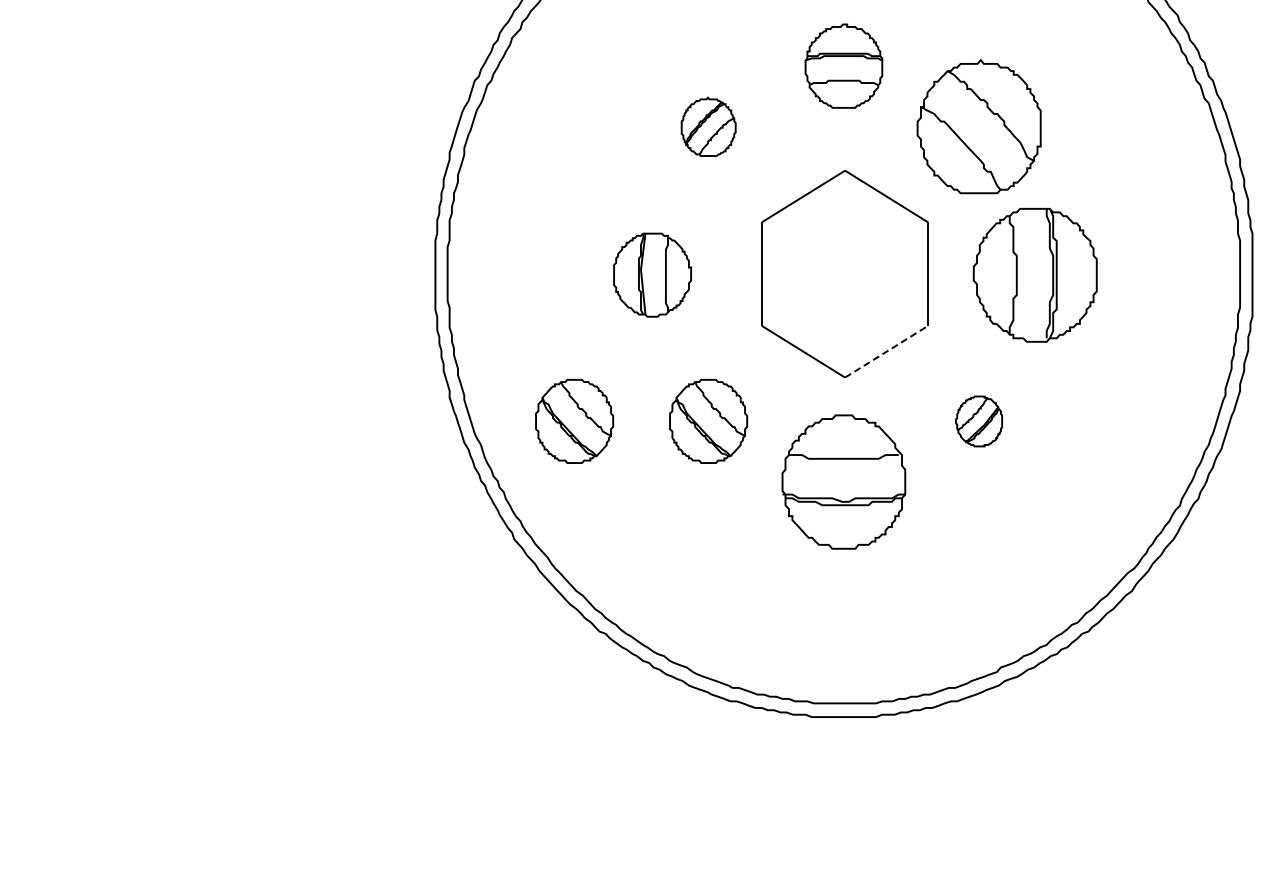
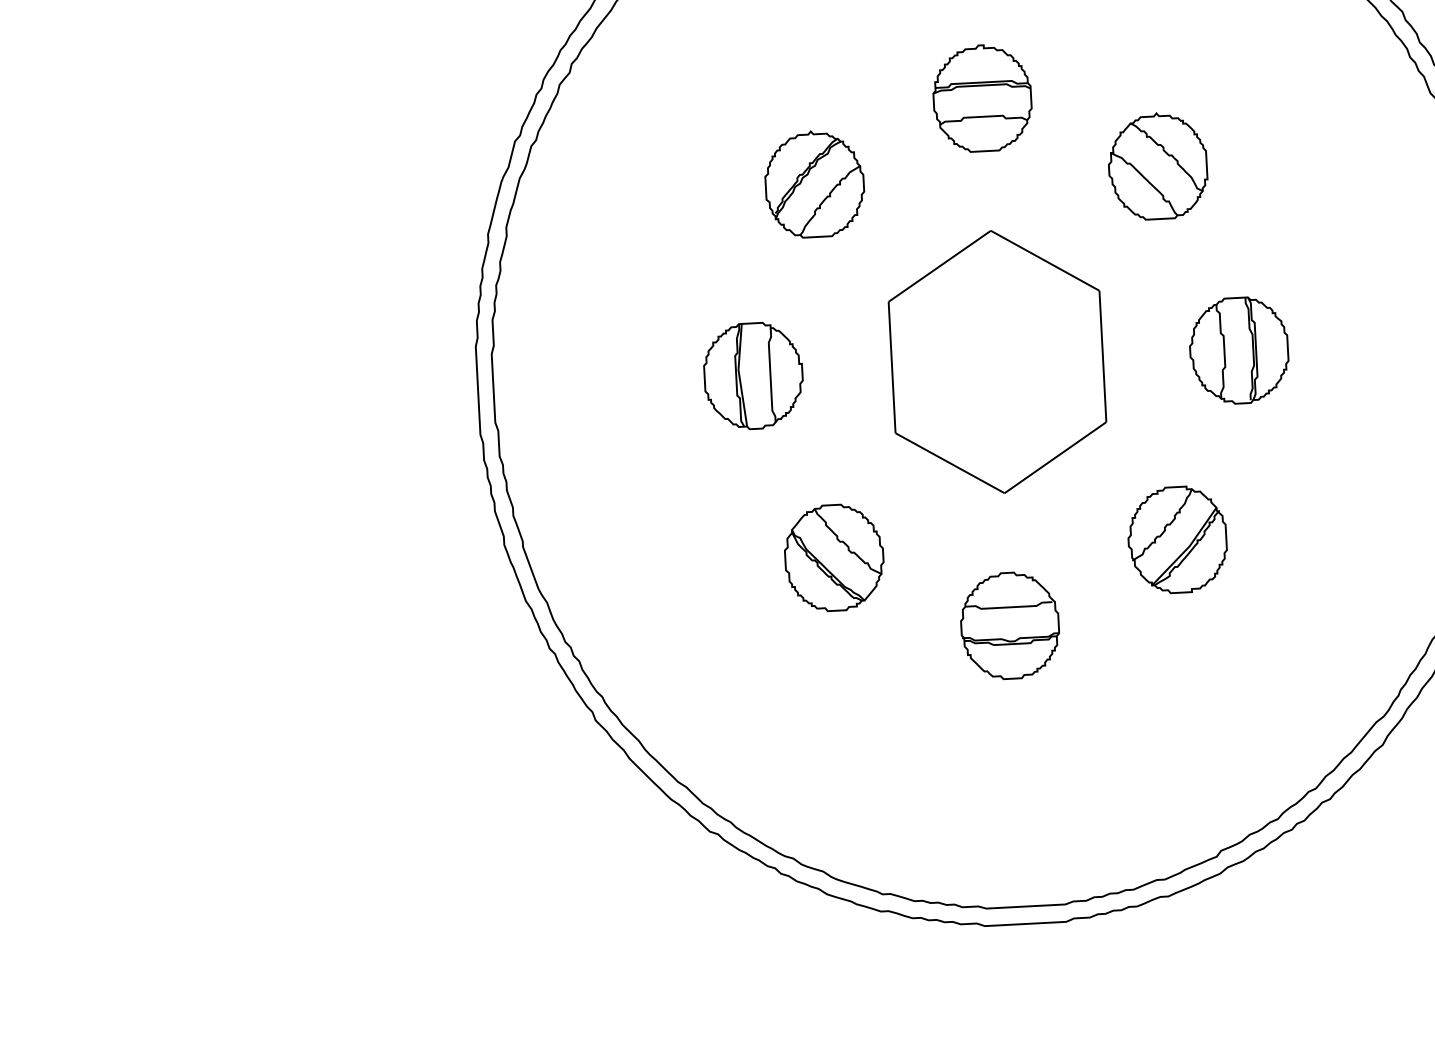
part: (708, 126) -> (814, 183), size x1.43
part: (978, 126) -> (1157, 165), size x0.62
part: (1035, 274) -> (1239, 349), size x0.62
line: (886, 351) -> (1055, 457), dashed -> solid
part: (574, 421) -> (664, 566), removed
part: (978, 421) -> (1176, 540), size x1.67
part: (843, 481) -> (1009, 625), size x0.62

